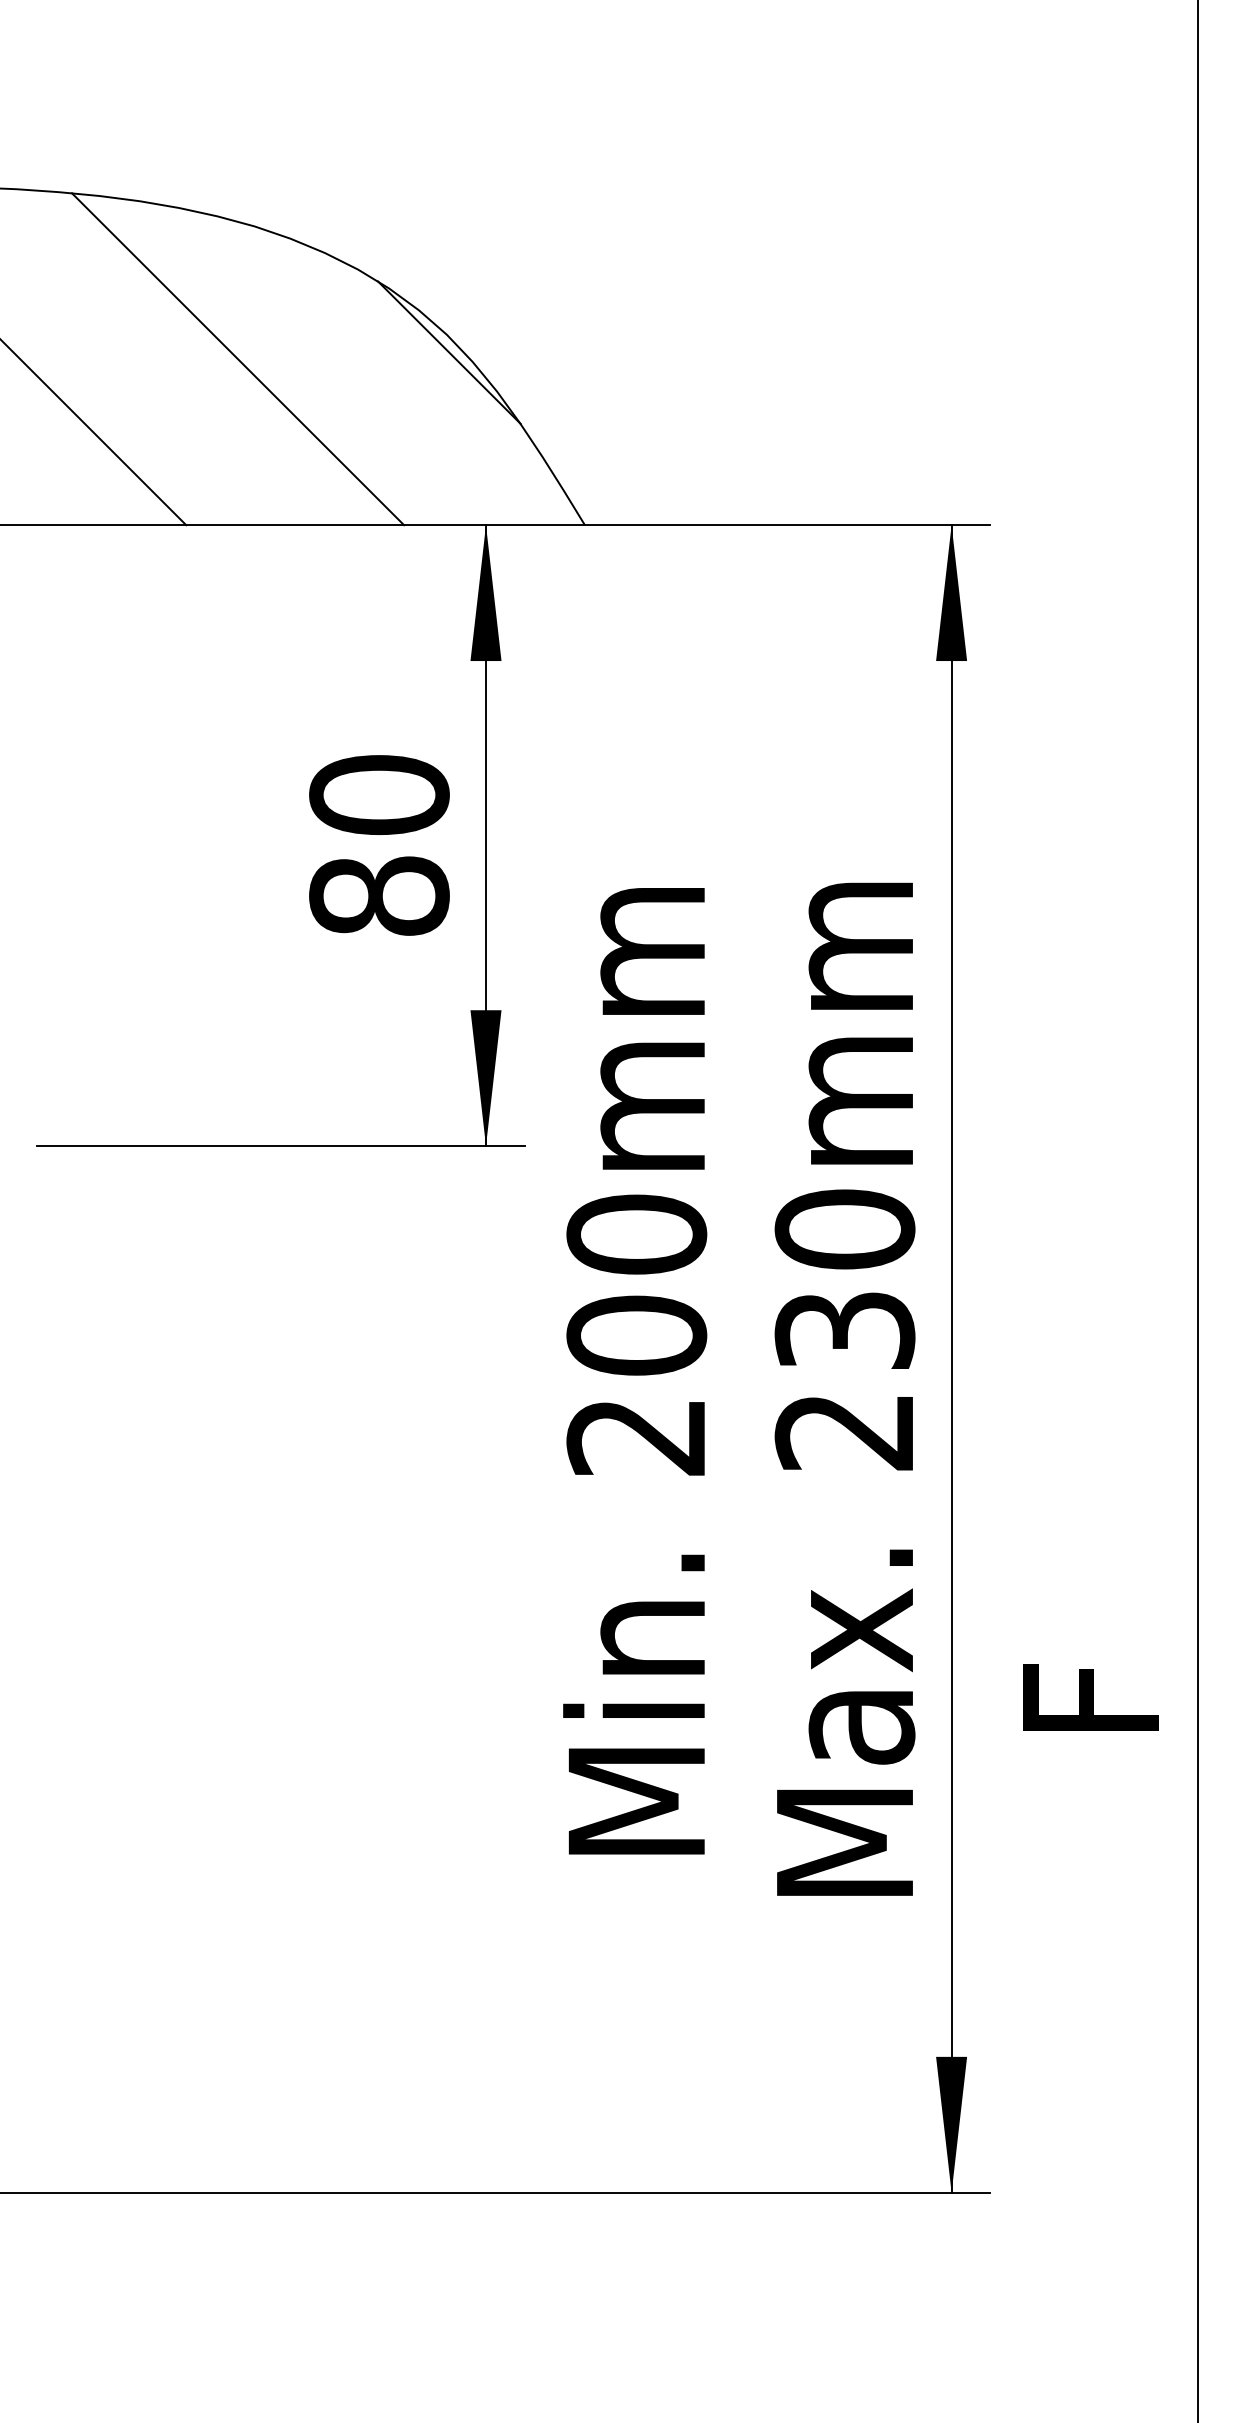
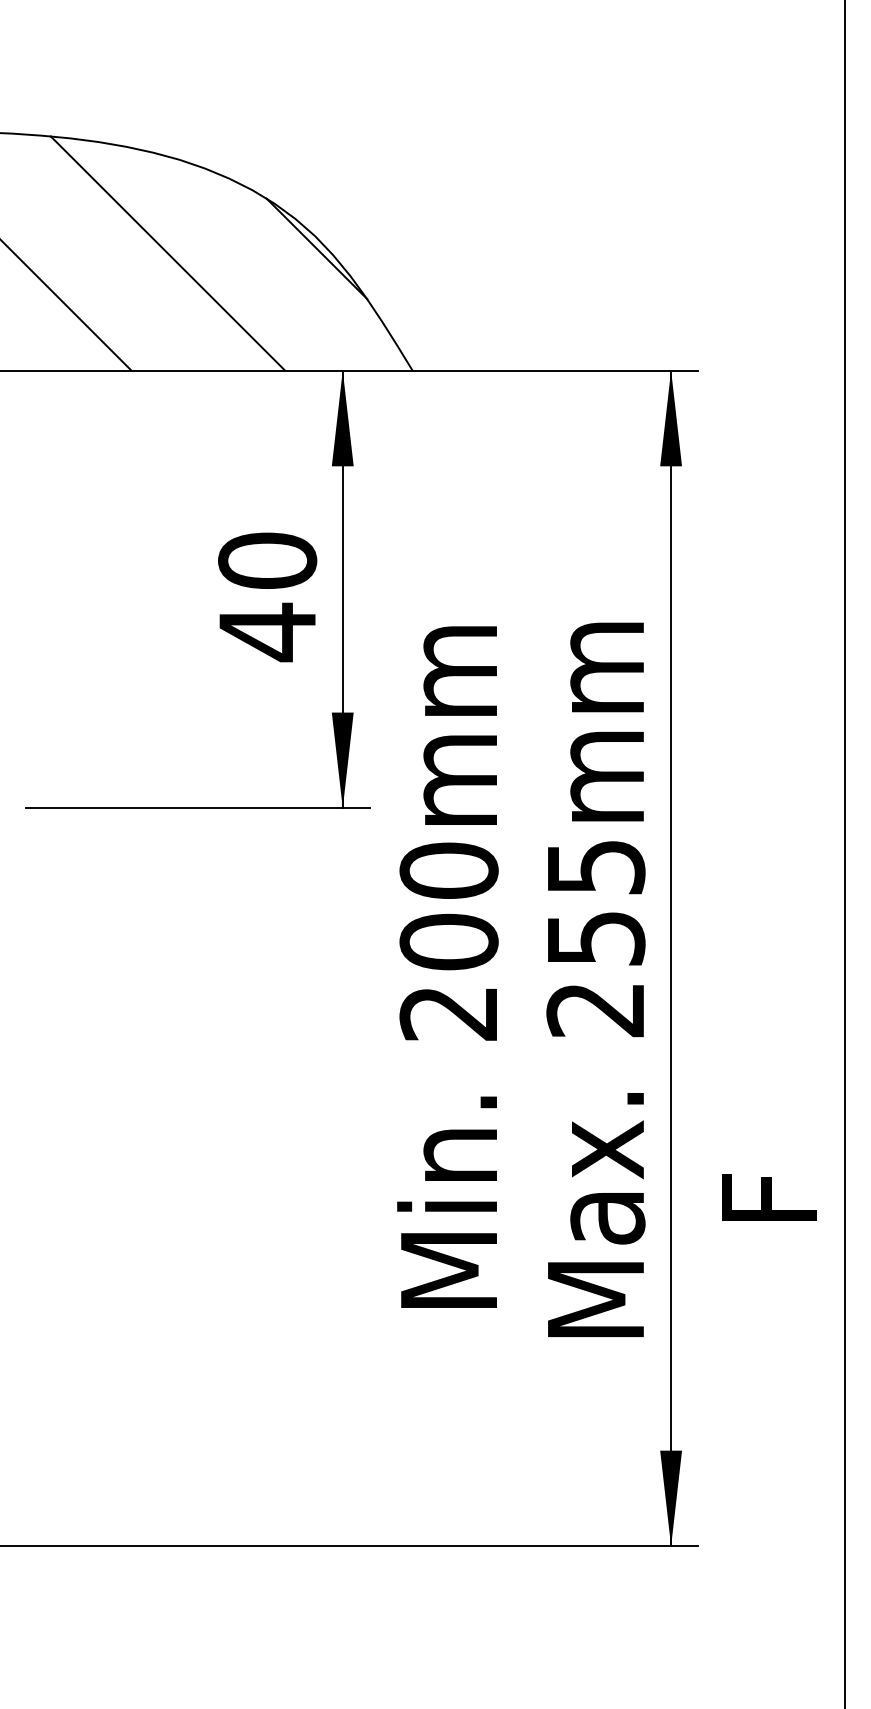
text: (379, 896) -> (267, 632), 80 -> 40
text: (844, 1278) -> (595, 901), 230mm -> 255mm

